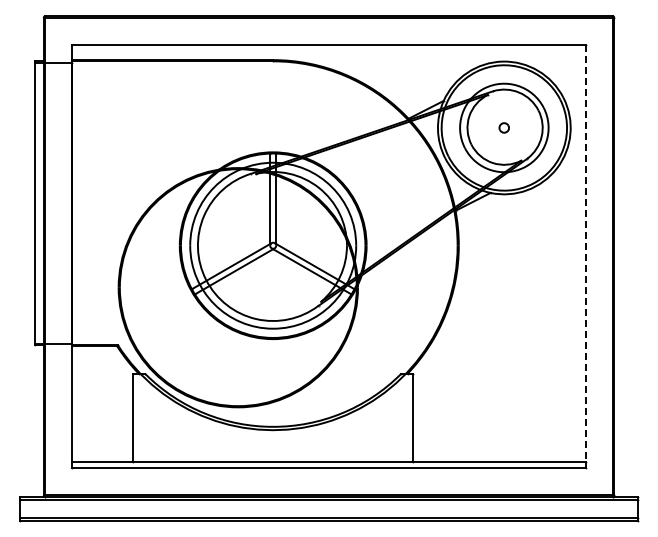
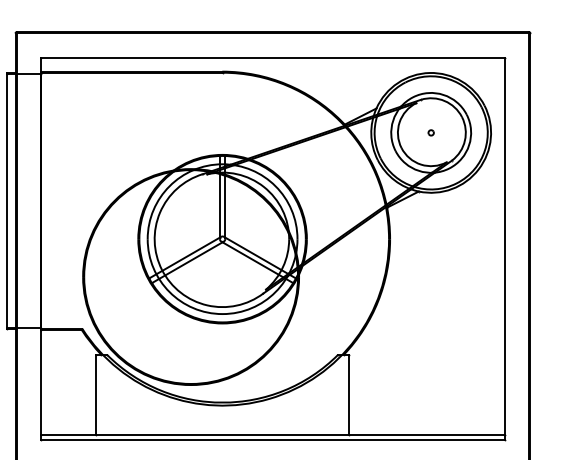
part: (504, 127) -> (431, 132), size x0.62
line: (585, 256) -> (504, 248), dashed -> solid

